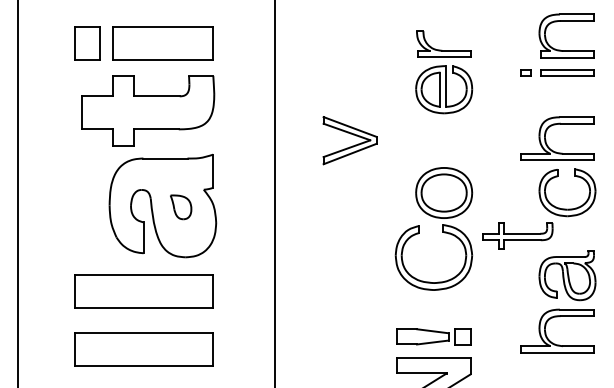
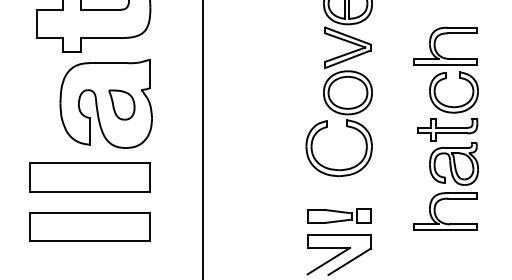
part: (349, 140) -> (347, 47), moved
part: (180, 207) -> (121, 105), size x1.43
part: (517, 235) -> (447, 129), moved

